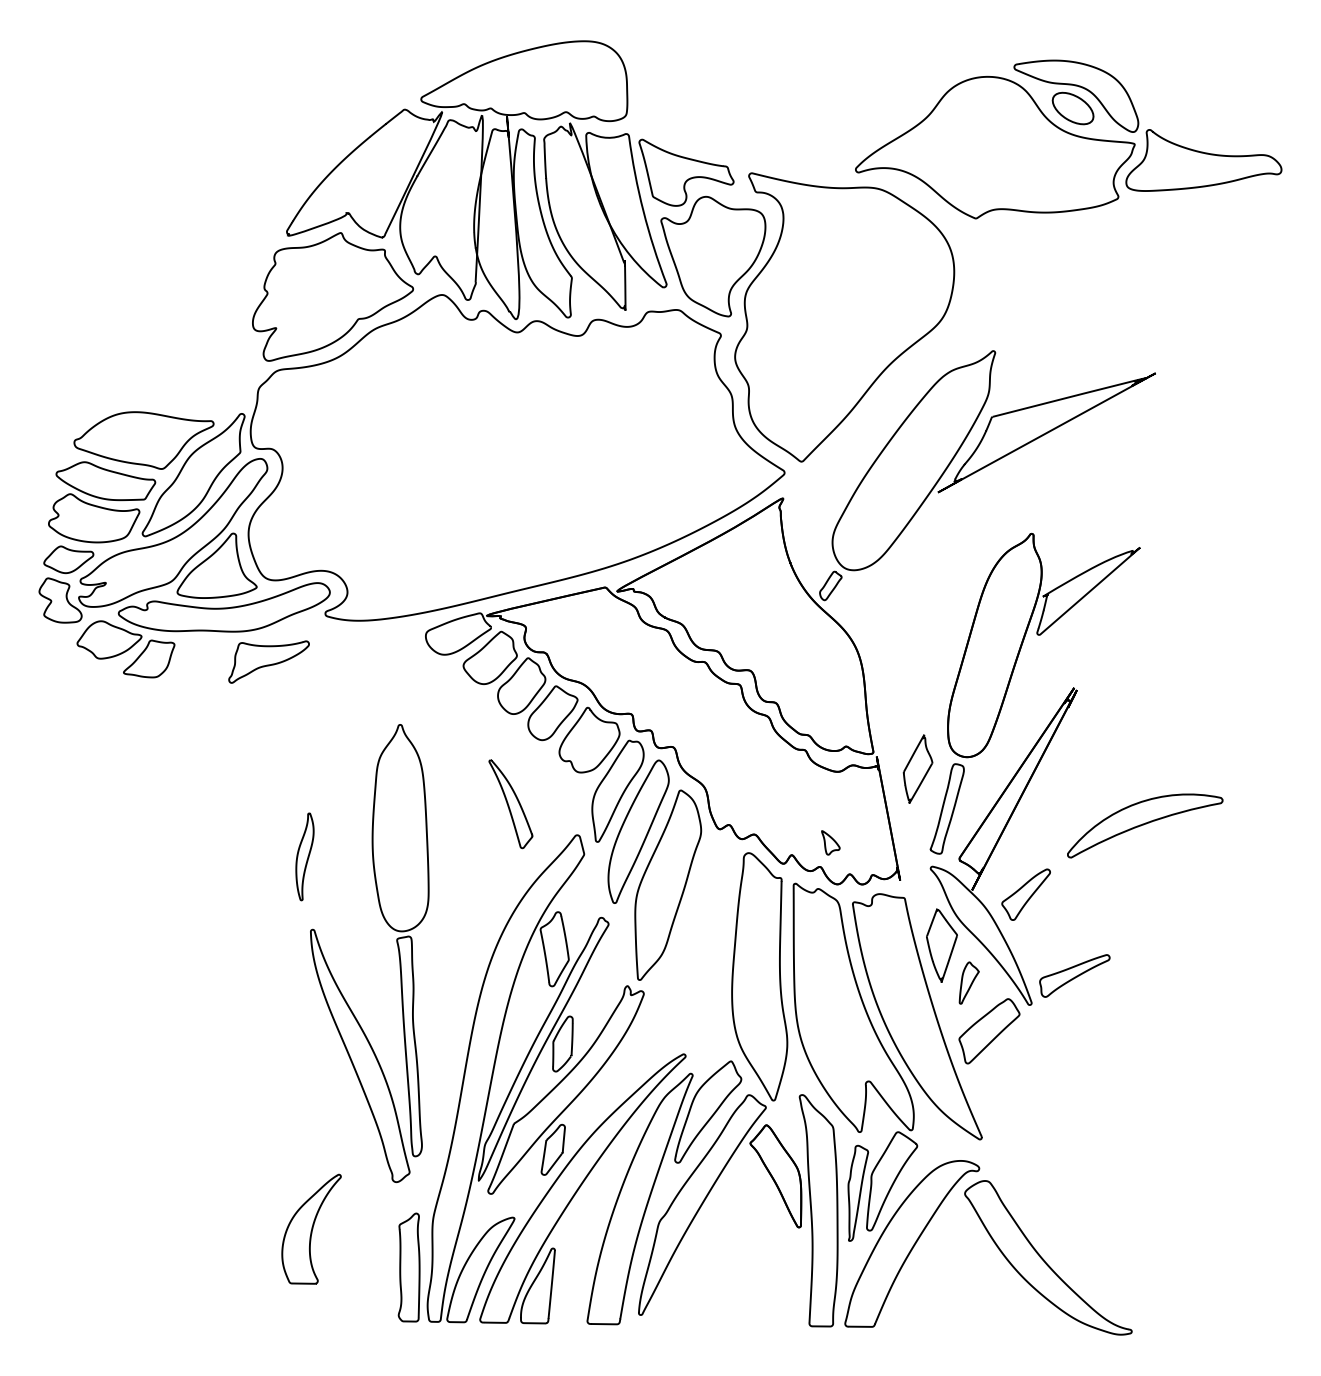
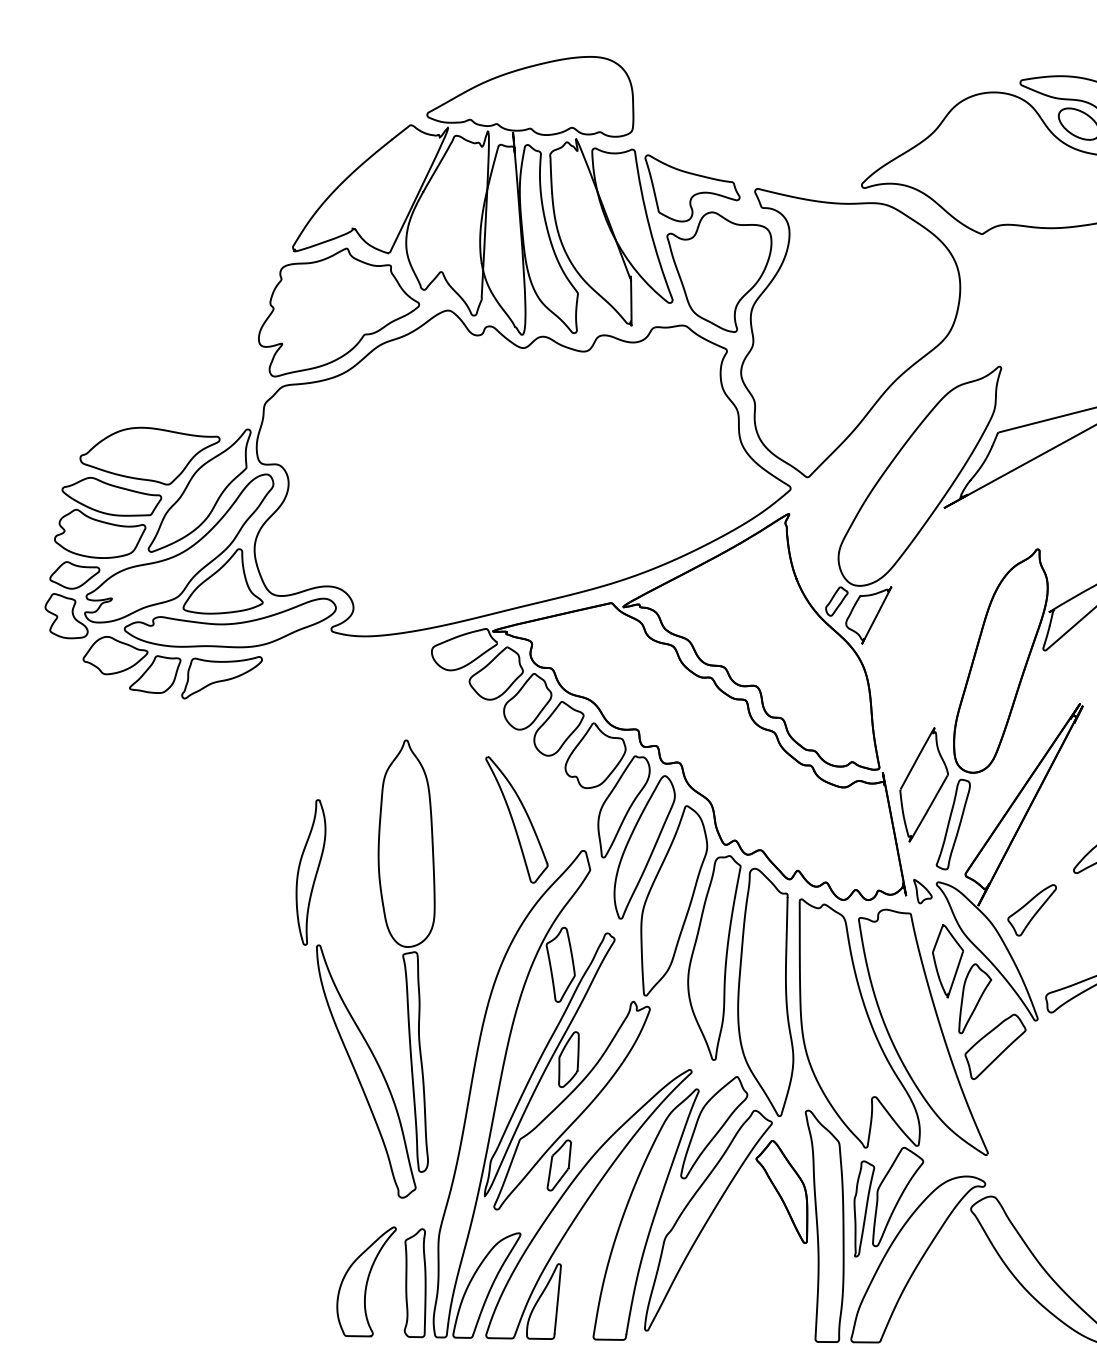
part: (862, 599) -> (868, 615), added
part: (268, 661) -> (221, 677), moved
part: (917, 768) -> (923, 784), size x1.67
part: (510, 803) -> (516, 819), size x1.43
part: (830, 842) -> (922, 891), moved
part: (304, 856) -> (310, 872), size x1.67
part: (708, 942) -> (714, 958), added
part: (969, 982) -> (975, 998), size x1.67
part: (311, 1228) -> (366, 1281), moved

